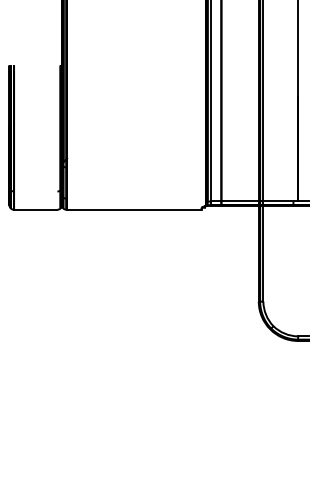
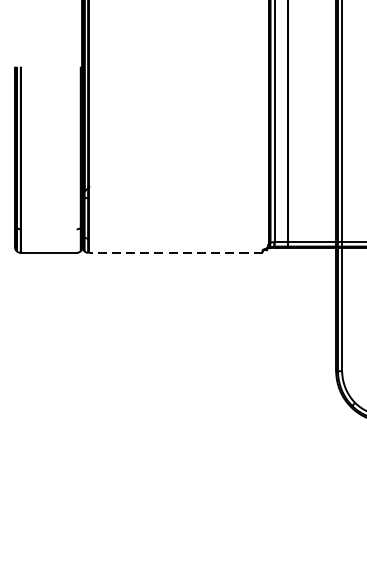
line: (134, 209) -> (176, 252), solid -> dashed

